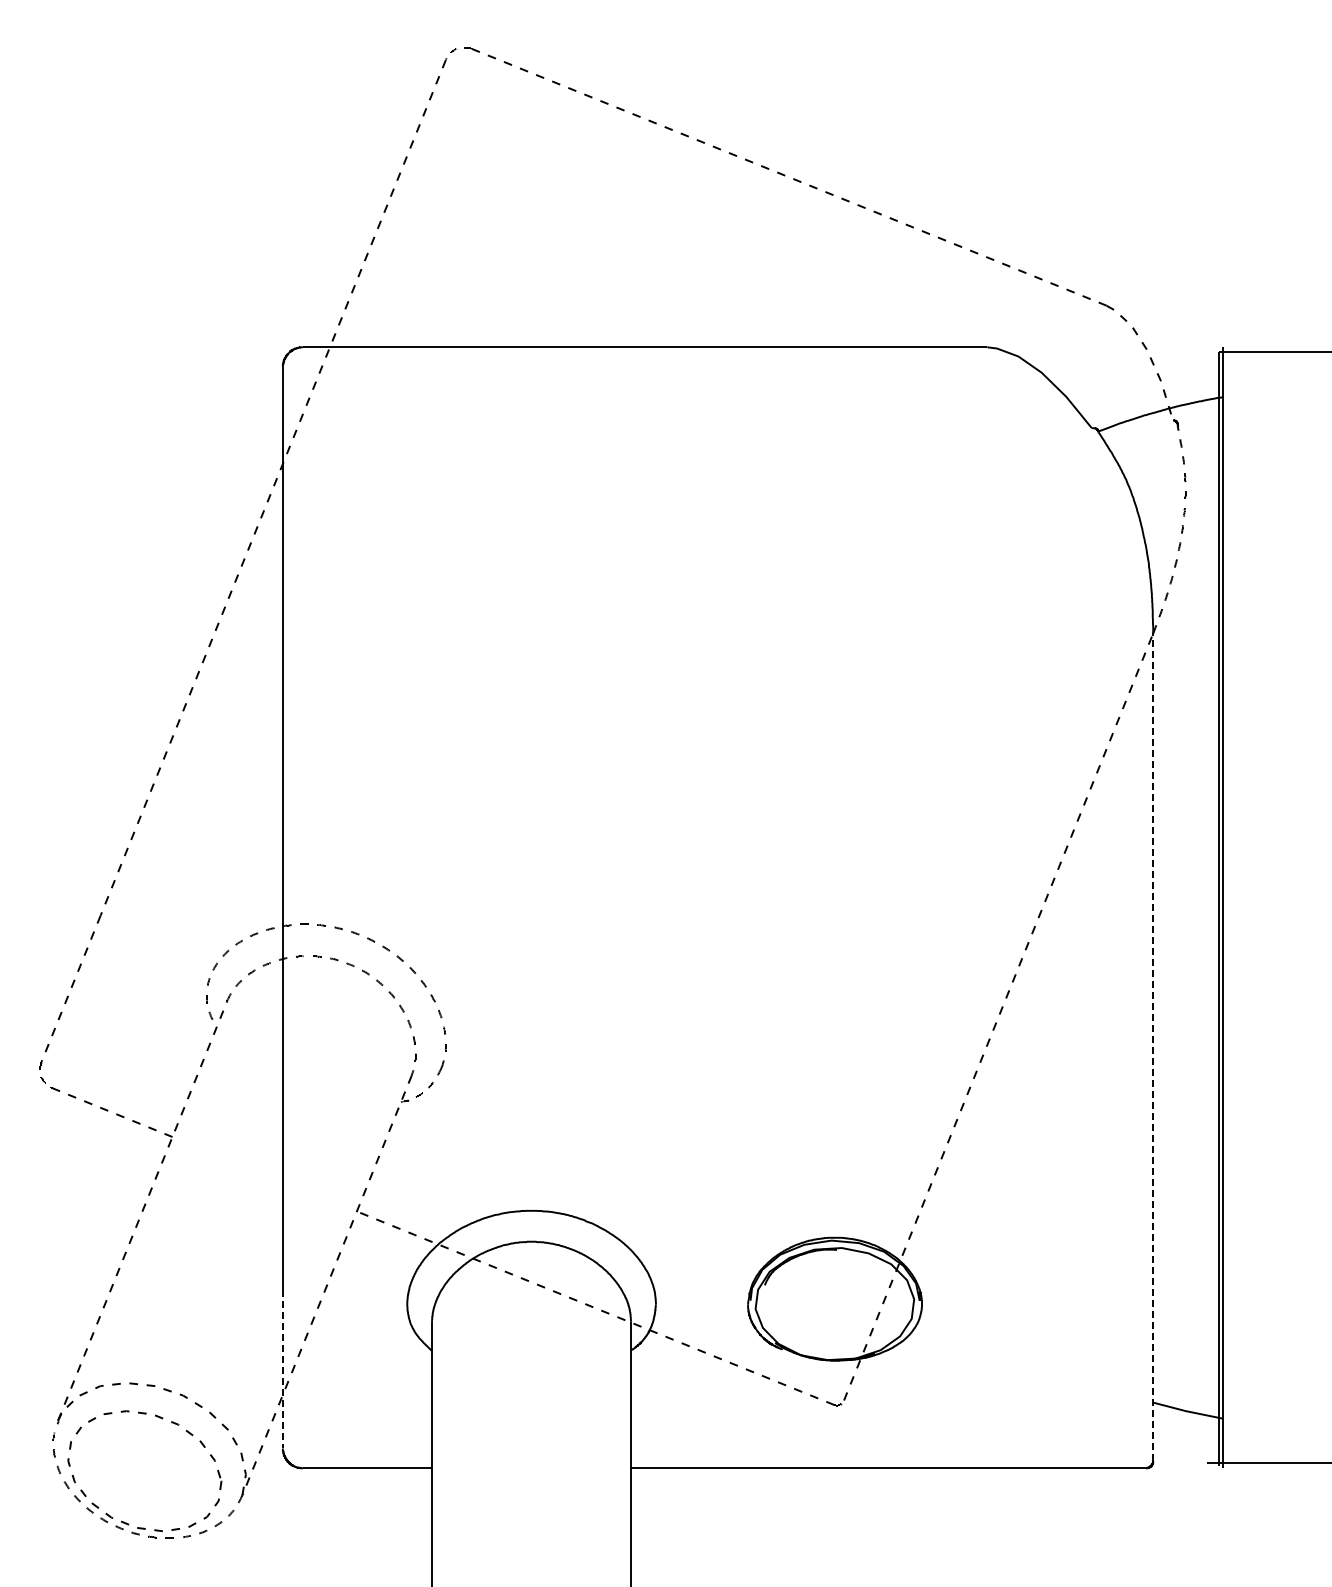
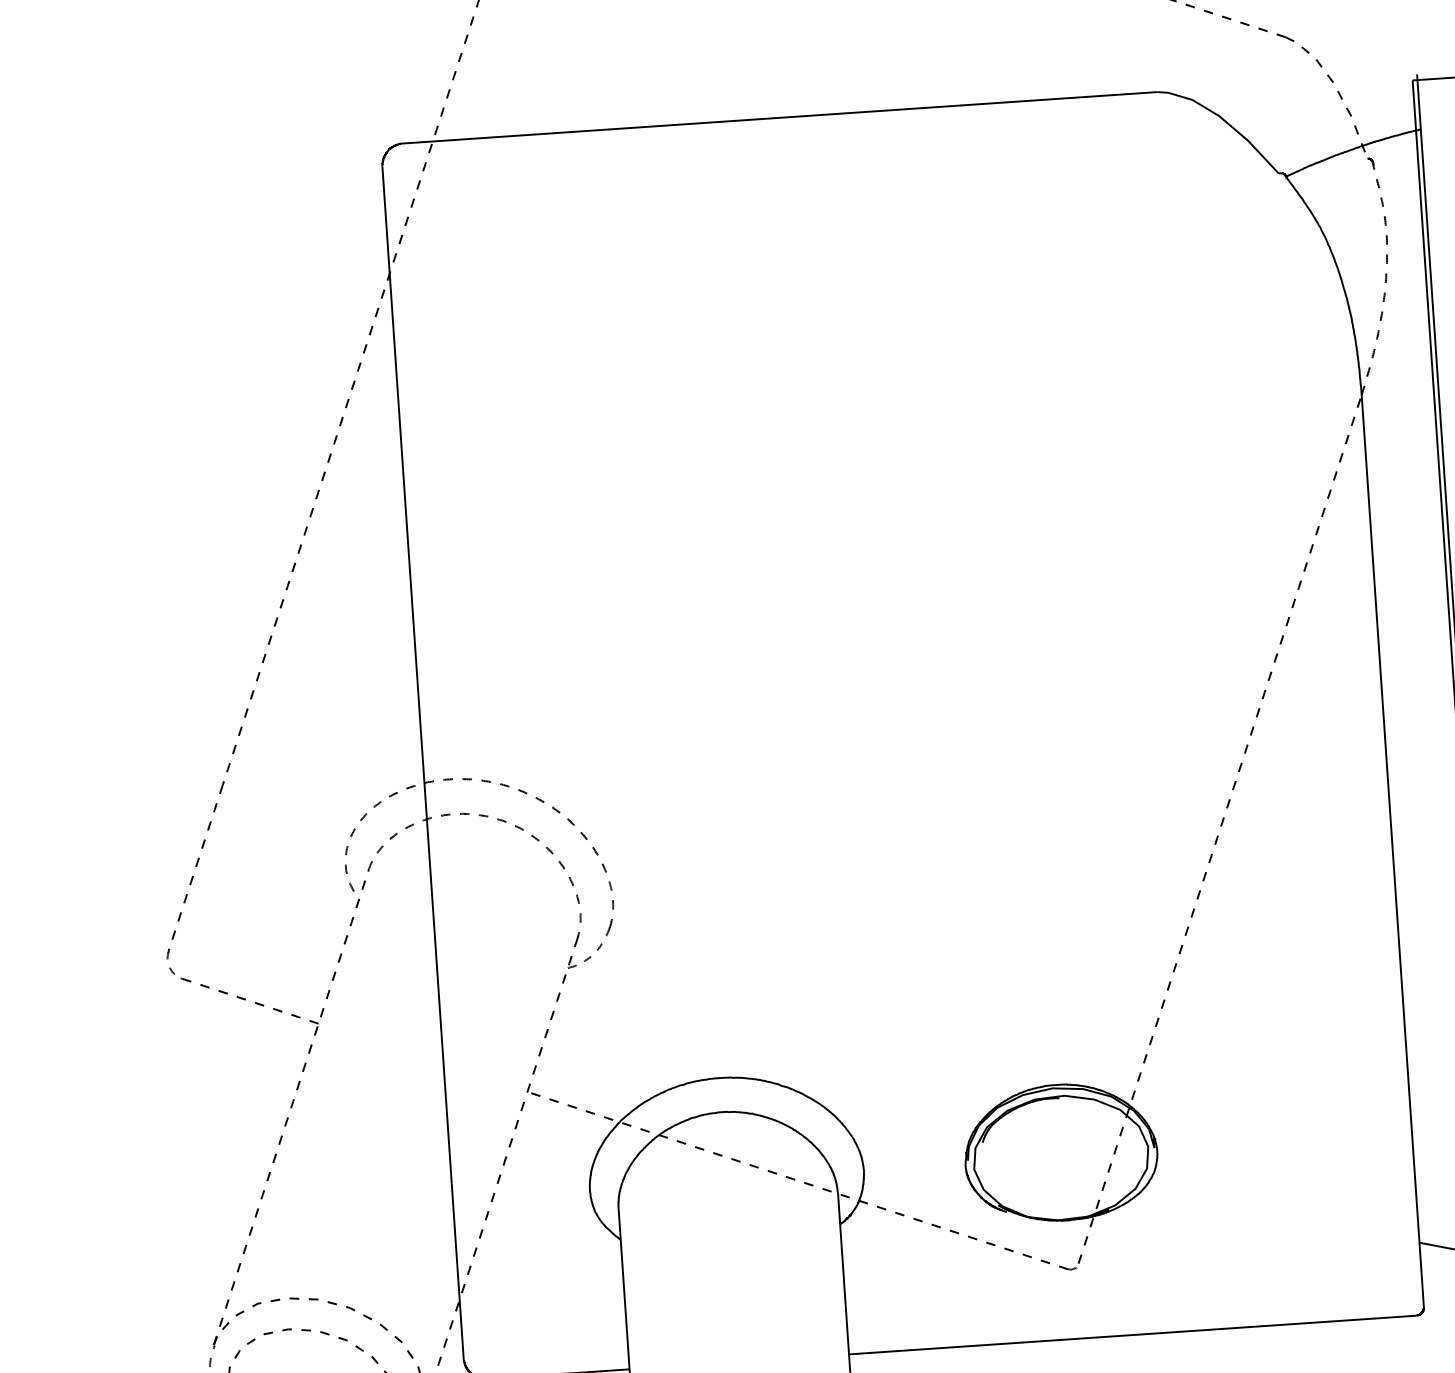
line: (1153, 1047) -> (1393, 851), dashed -> solid
line: (282, 1369) -> (457, 1271), dashed -> solid

